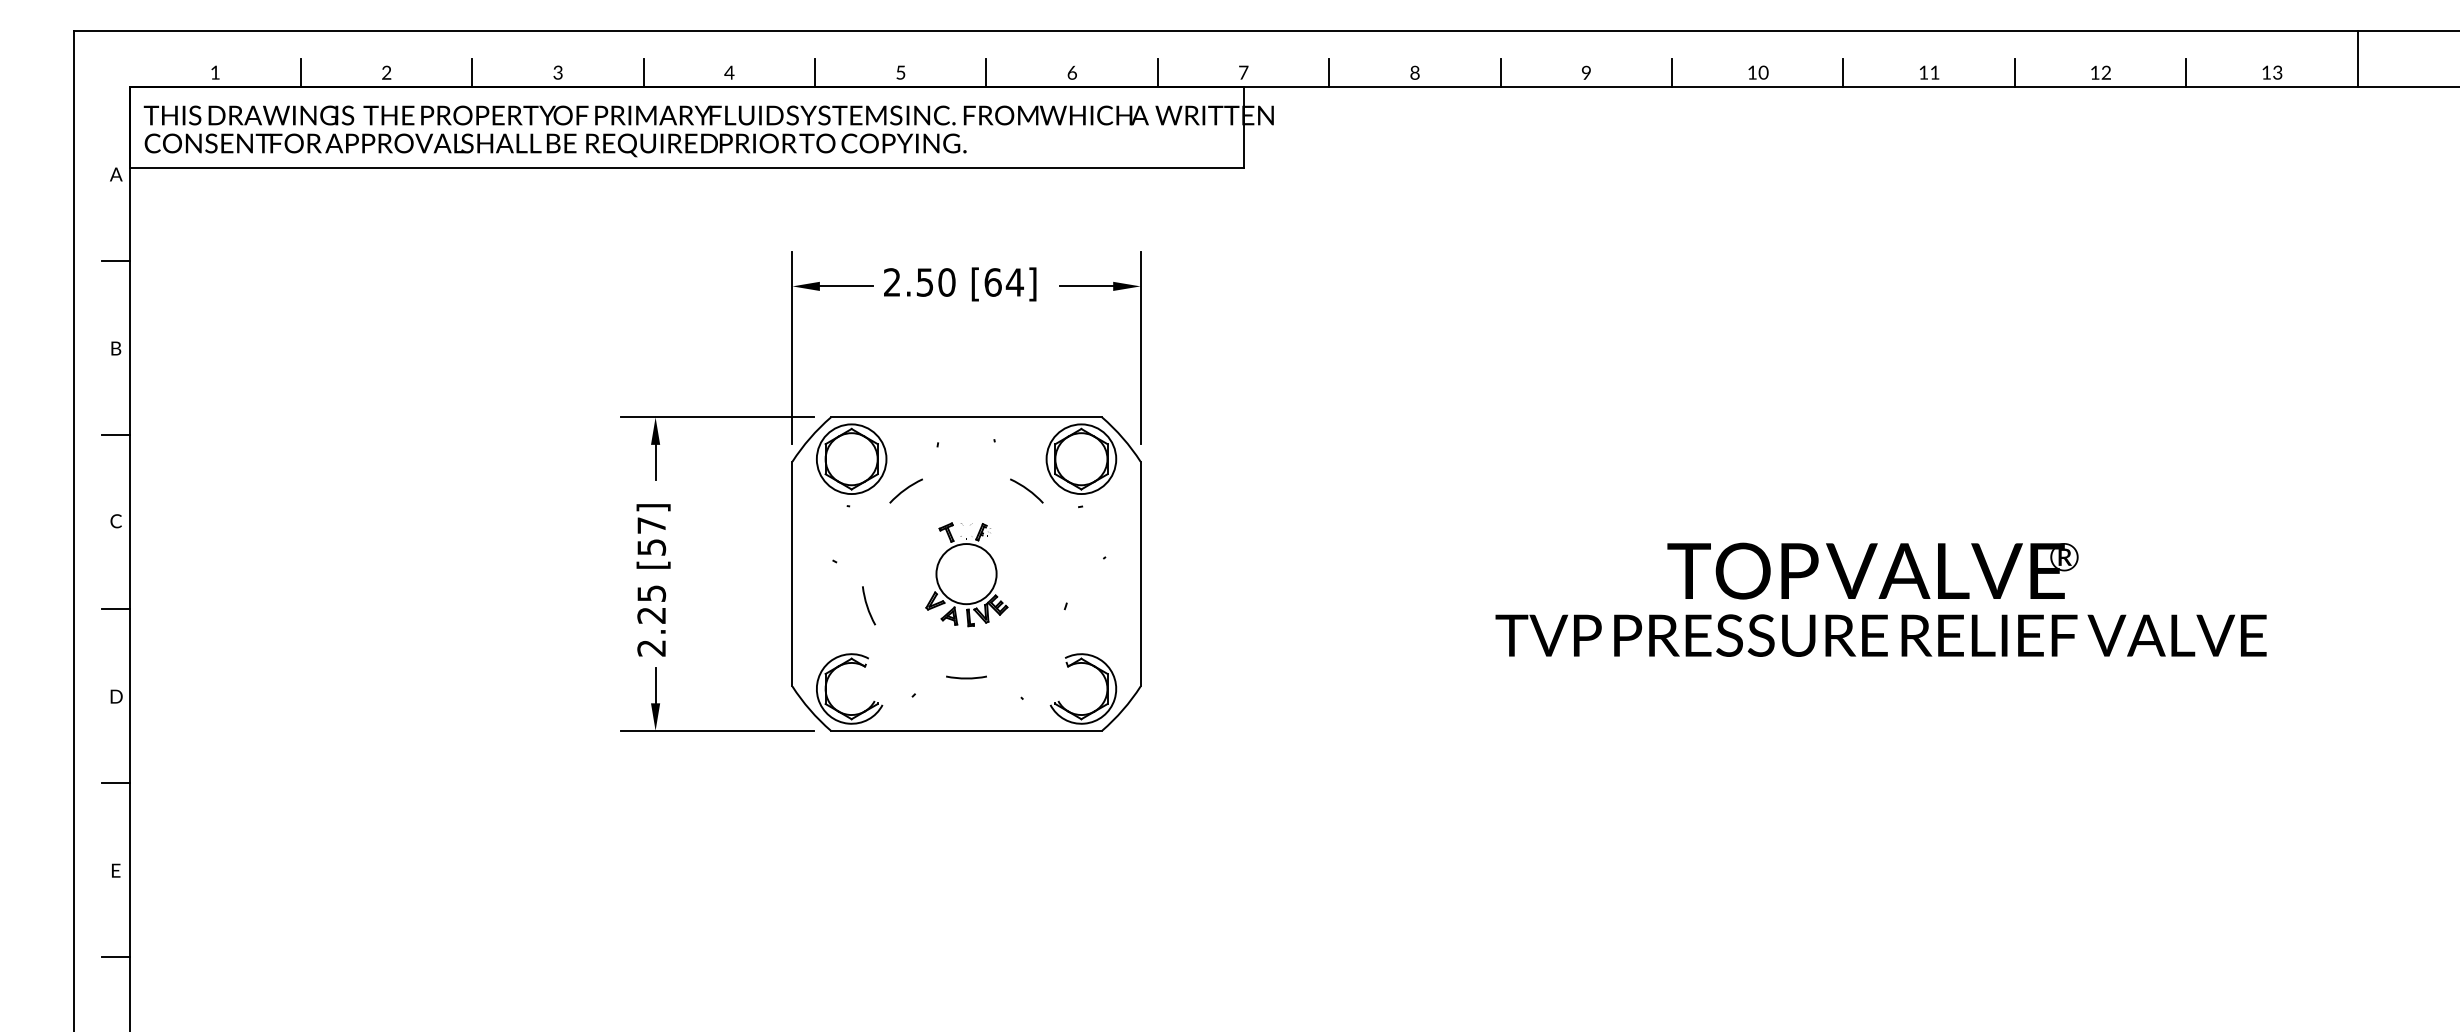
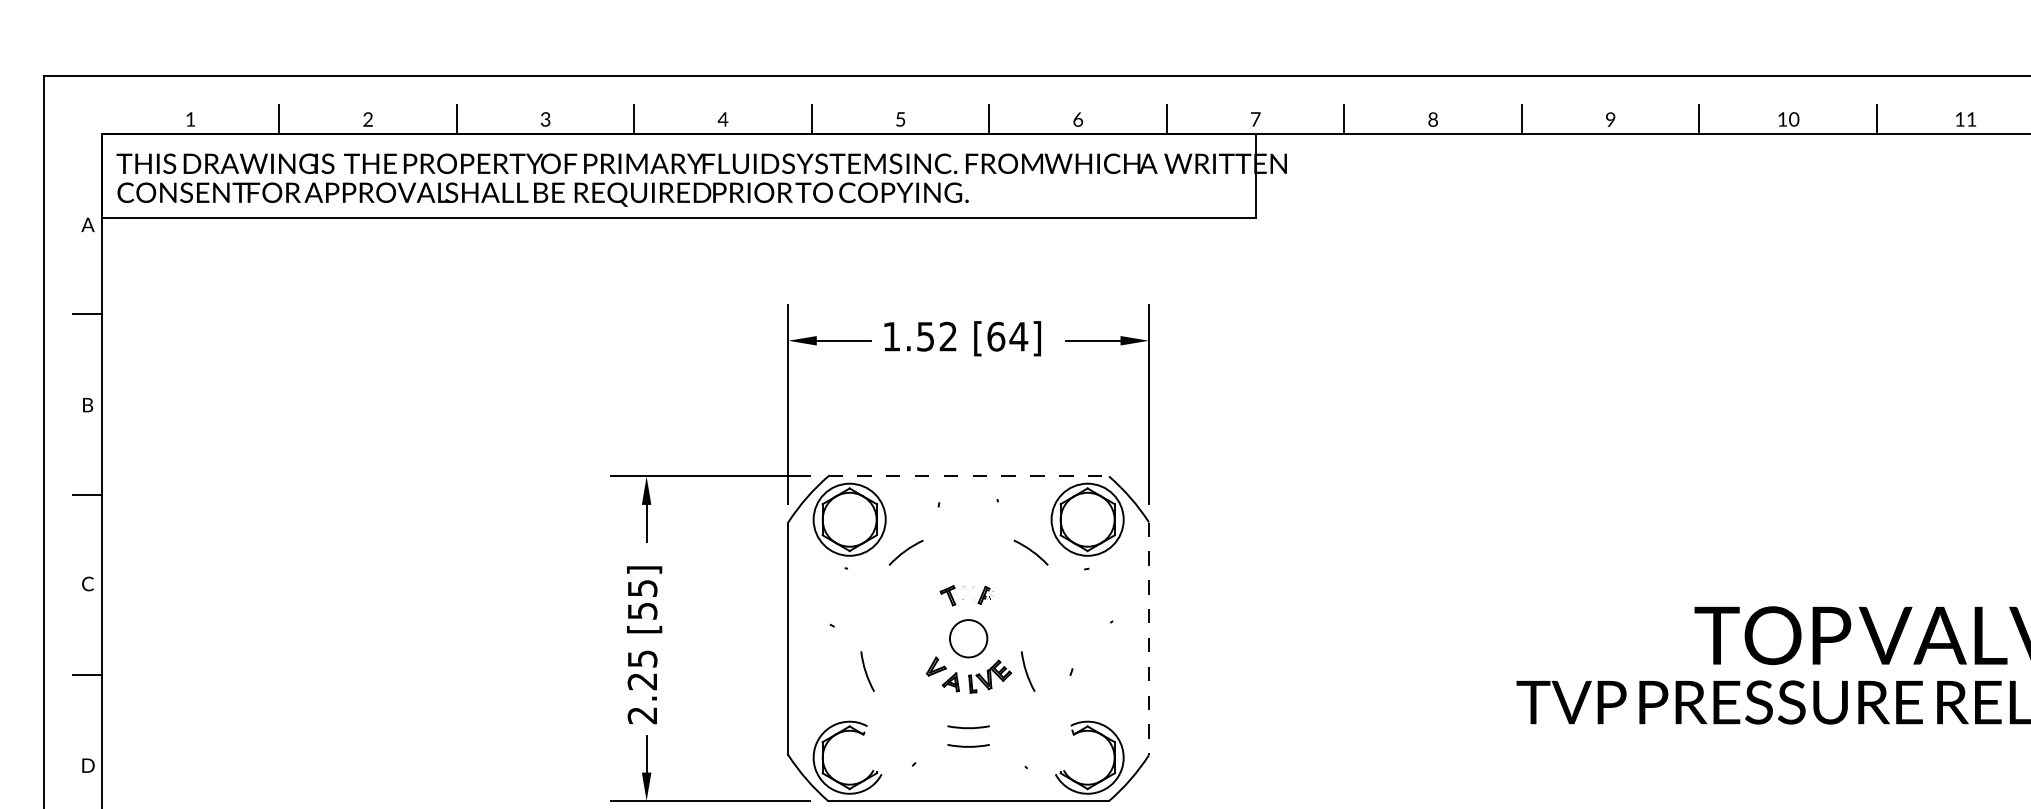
text: (919, 282) -> (919, 336), 2.50 -> 1.52
line: (967, 417) -> (969, 476), solid -> dashed
text: (651, 525) -> (642, 588), [57] -> [55]
circle: (966, 574) -> (968, 639), size x0.6
line: (1140, 574) -> (1148, 639), solid -> dashed
arc: (1022, 605) -> (1026, 671), added
arc: (966, 659) -> (968, 727), added

